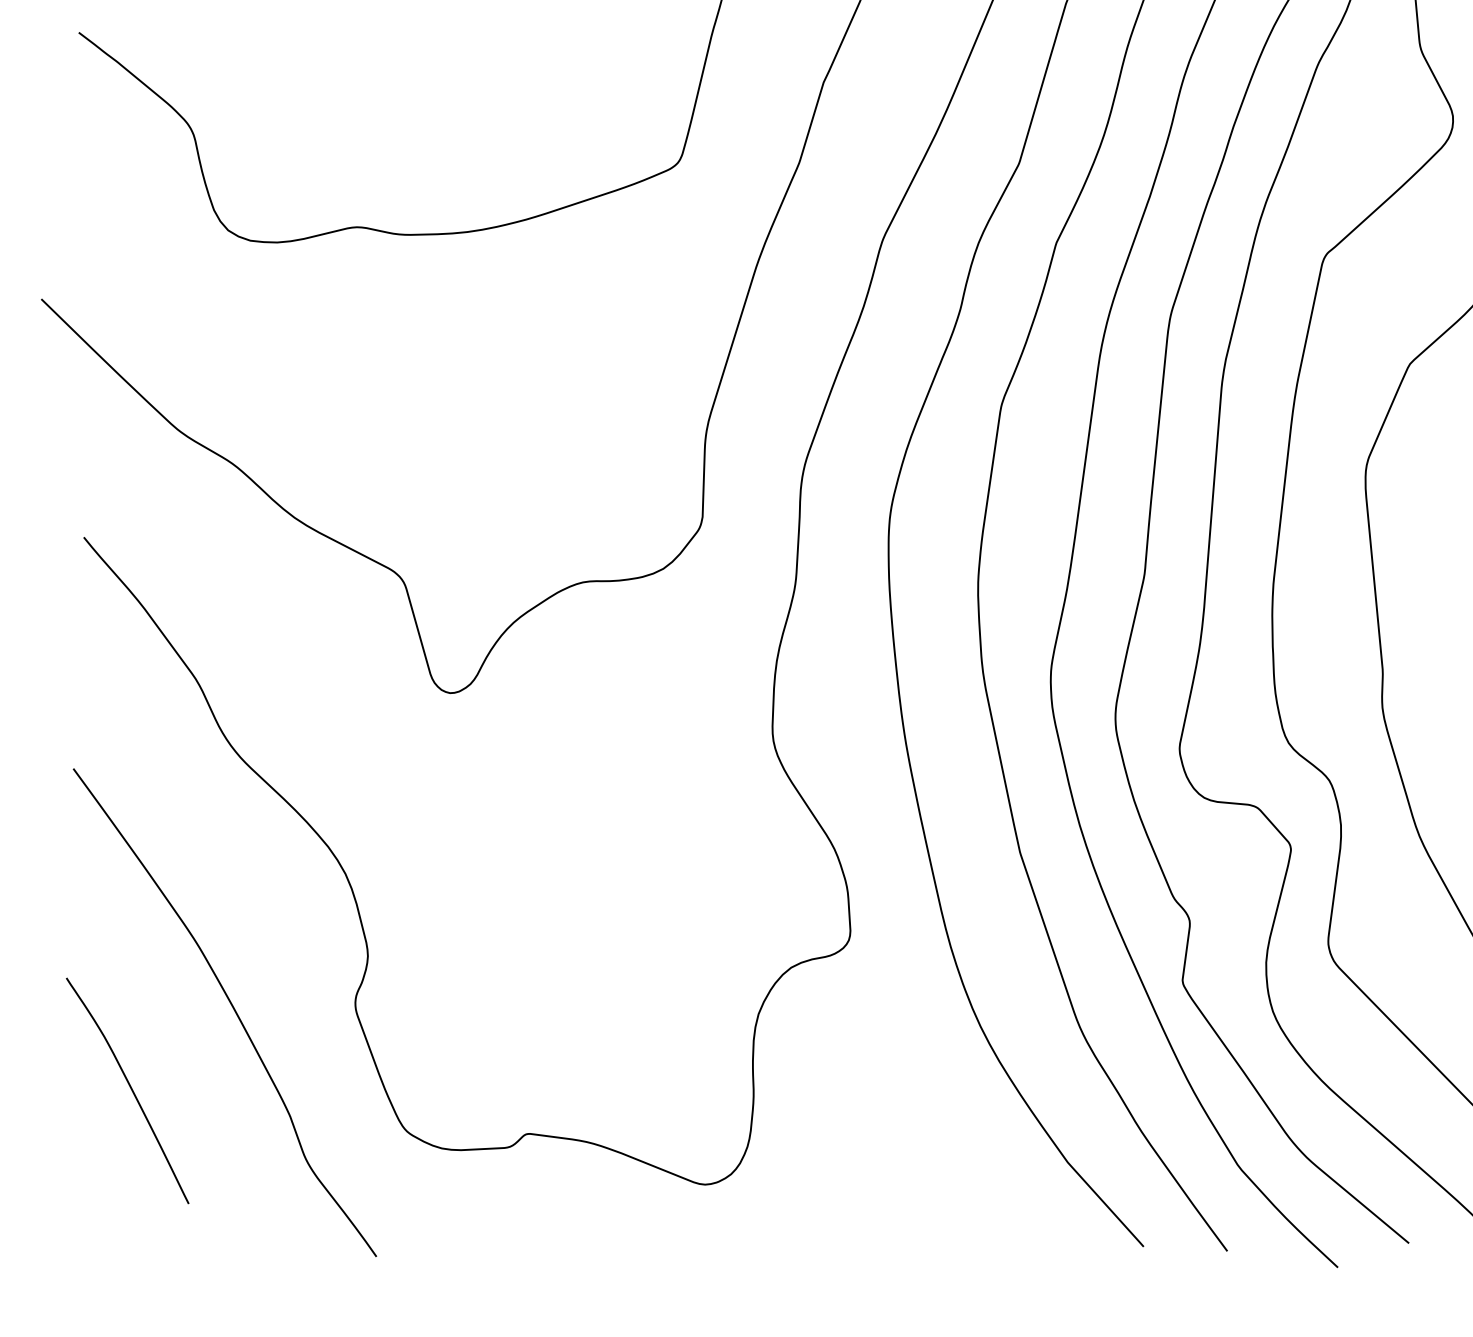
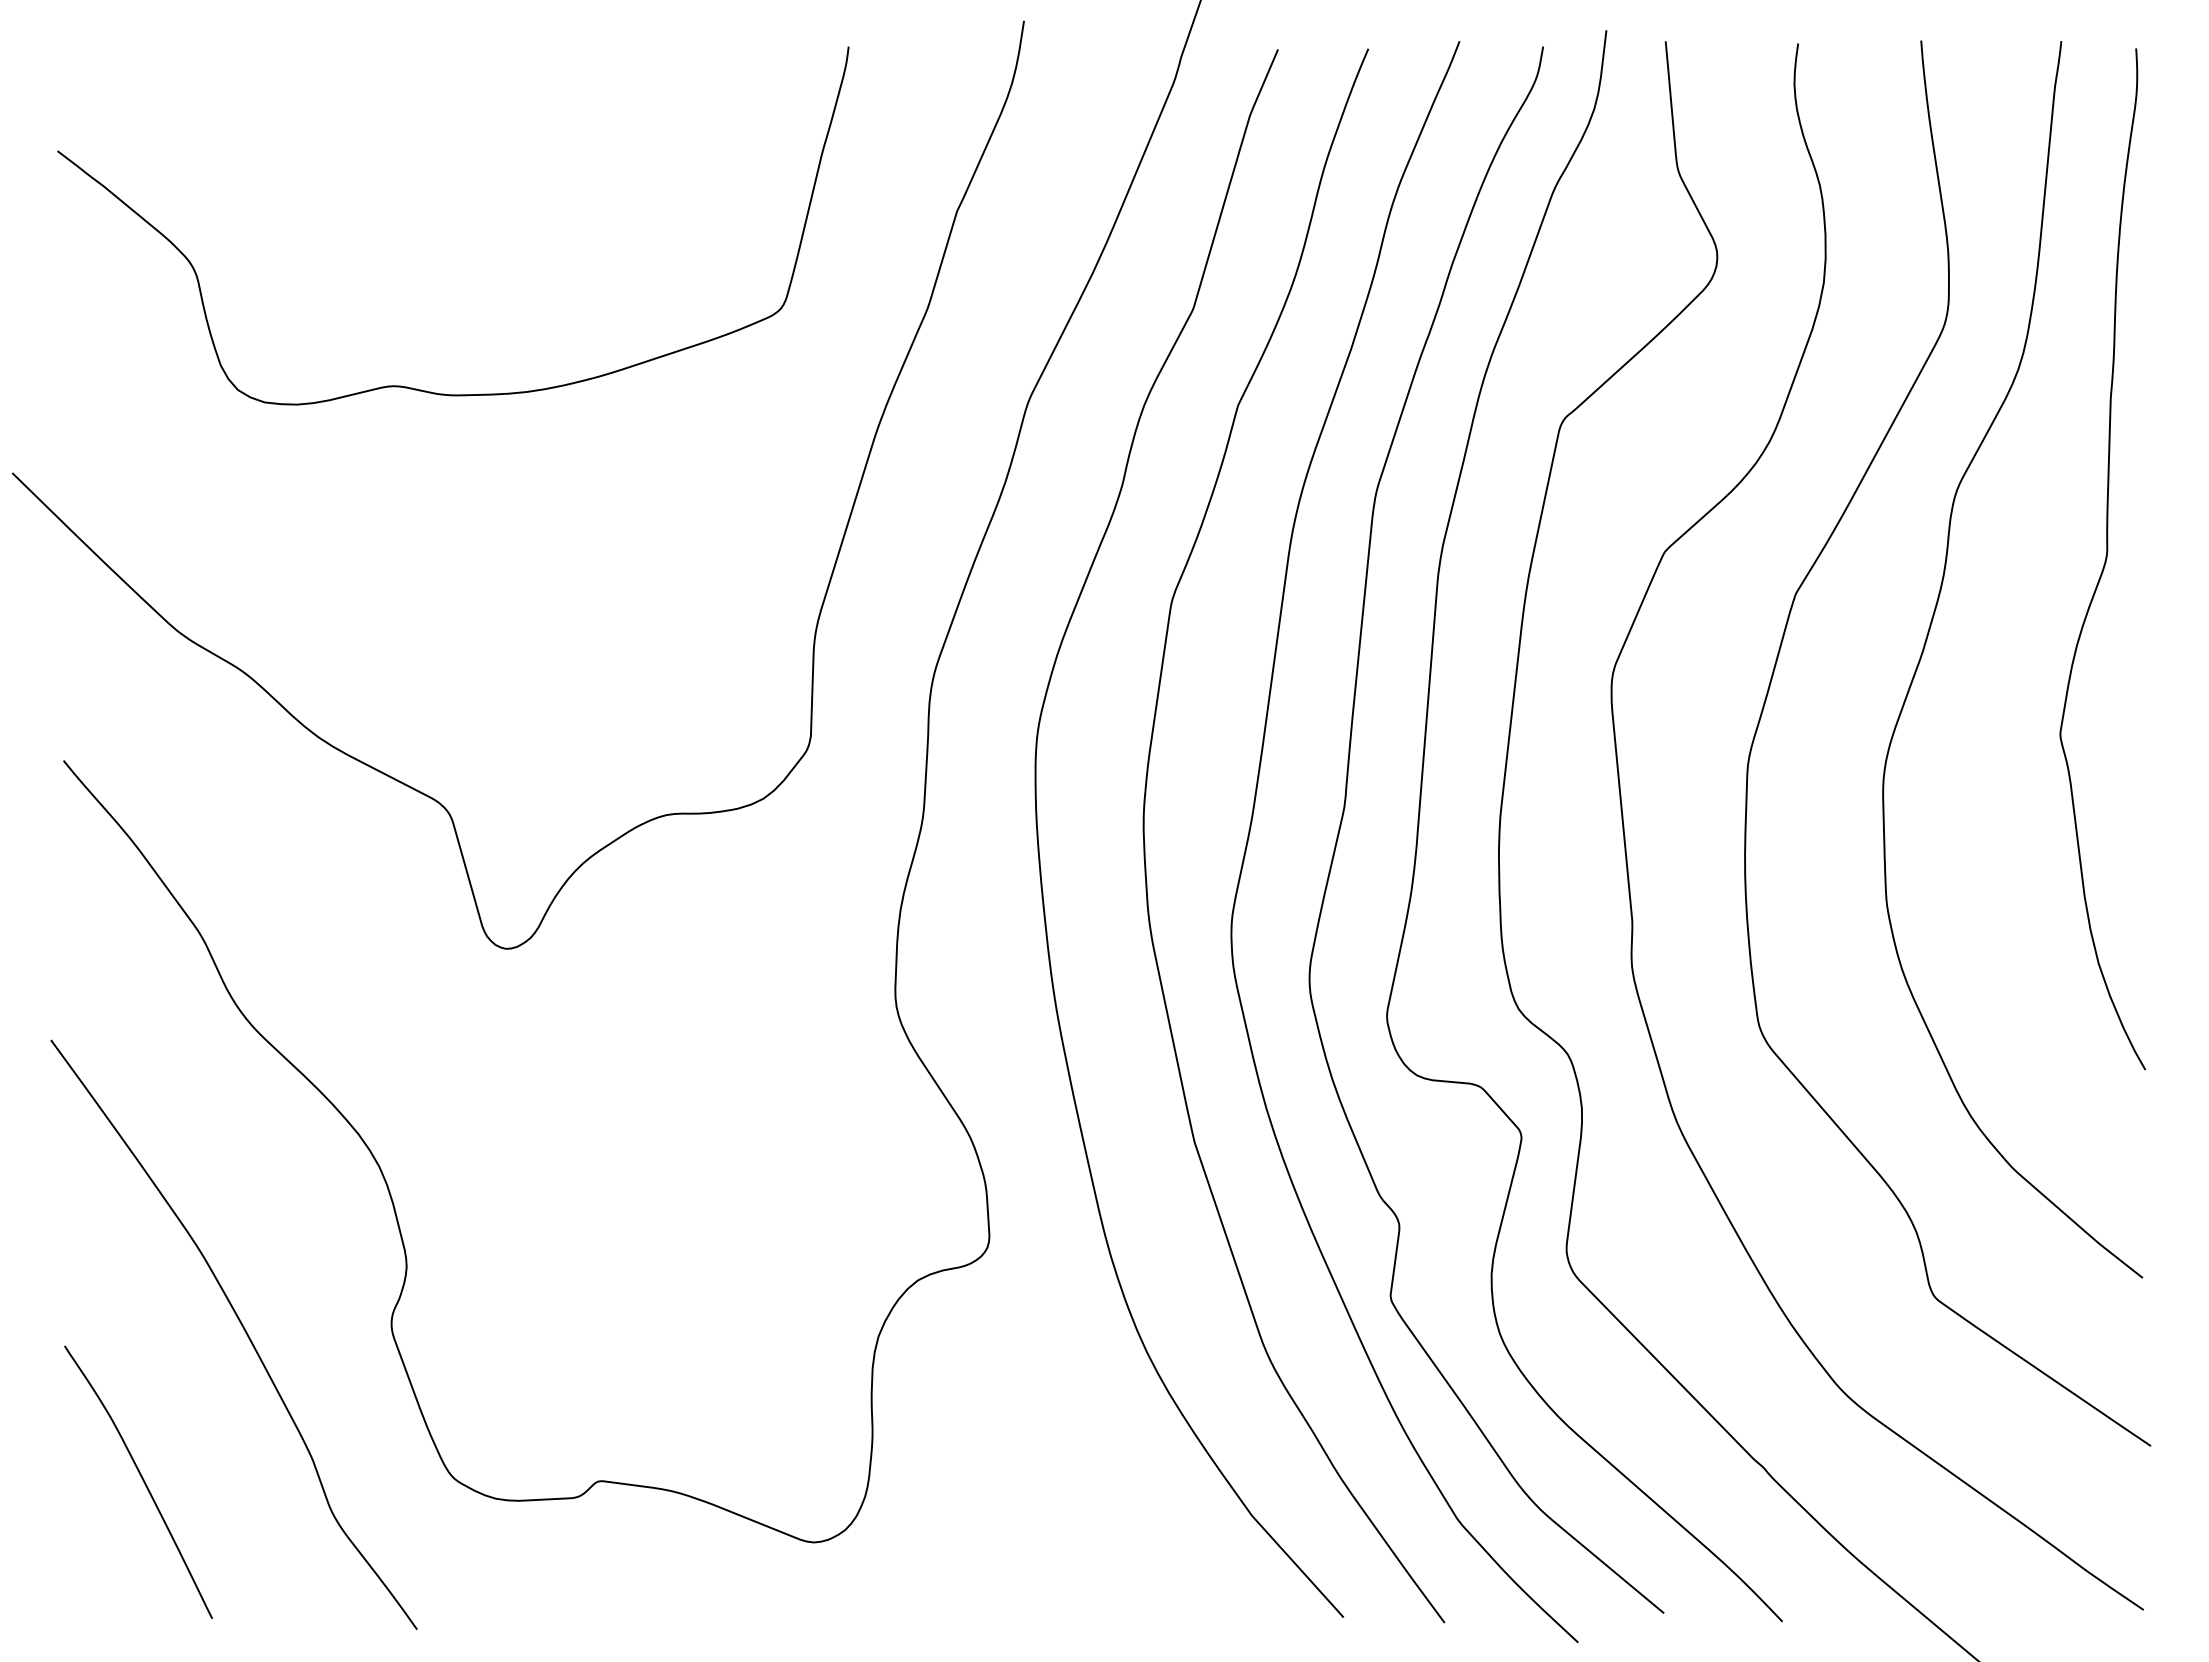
curve: (130, 1089) -> (142, 1480), moved

